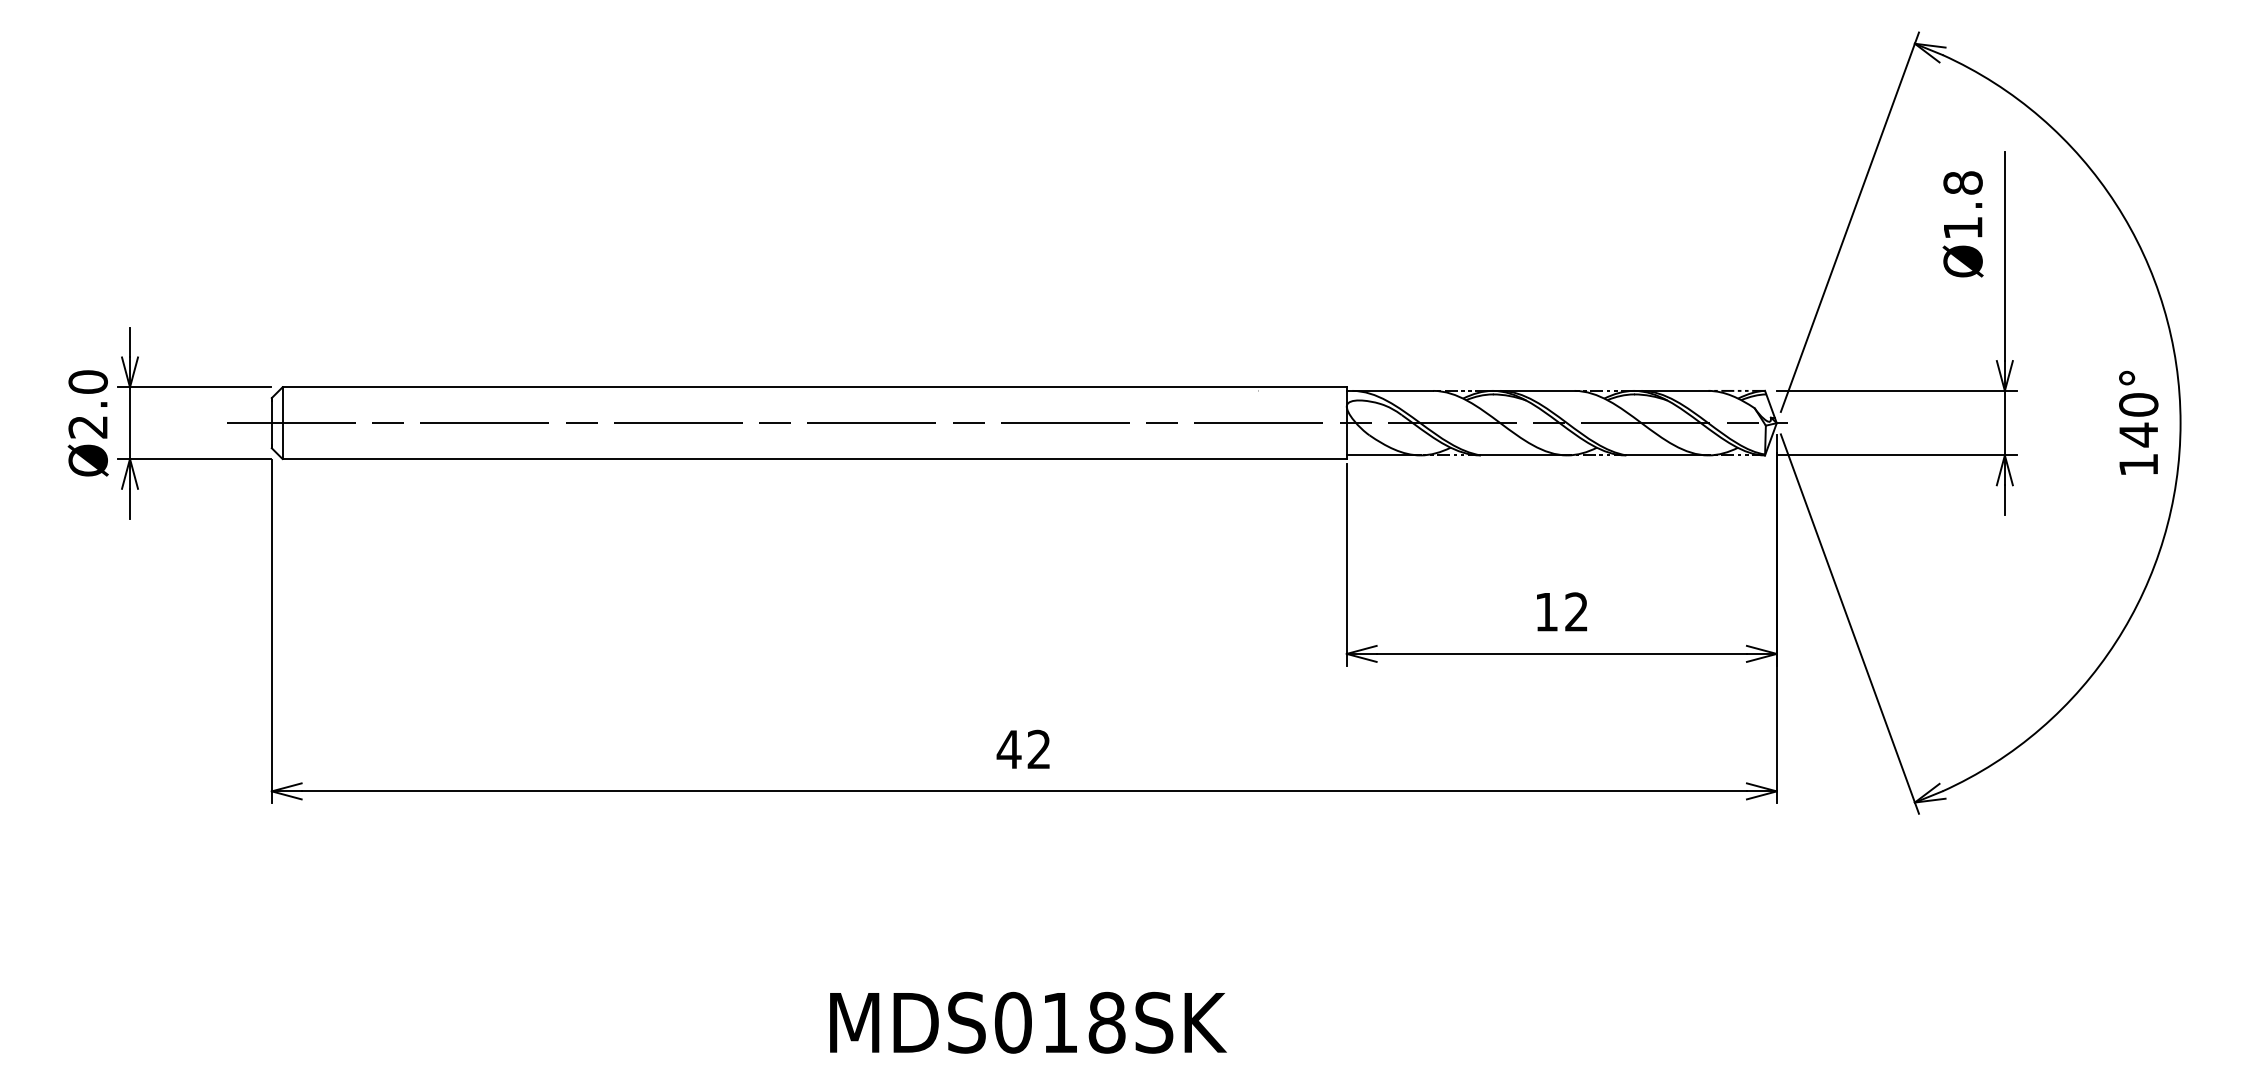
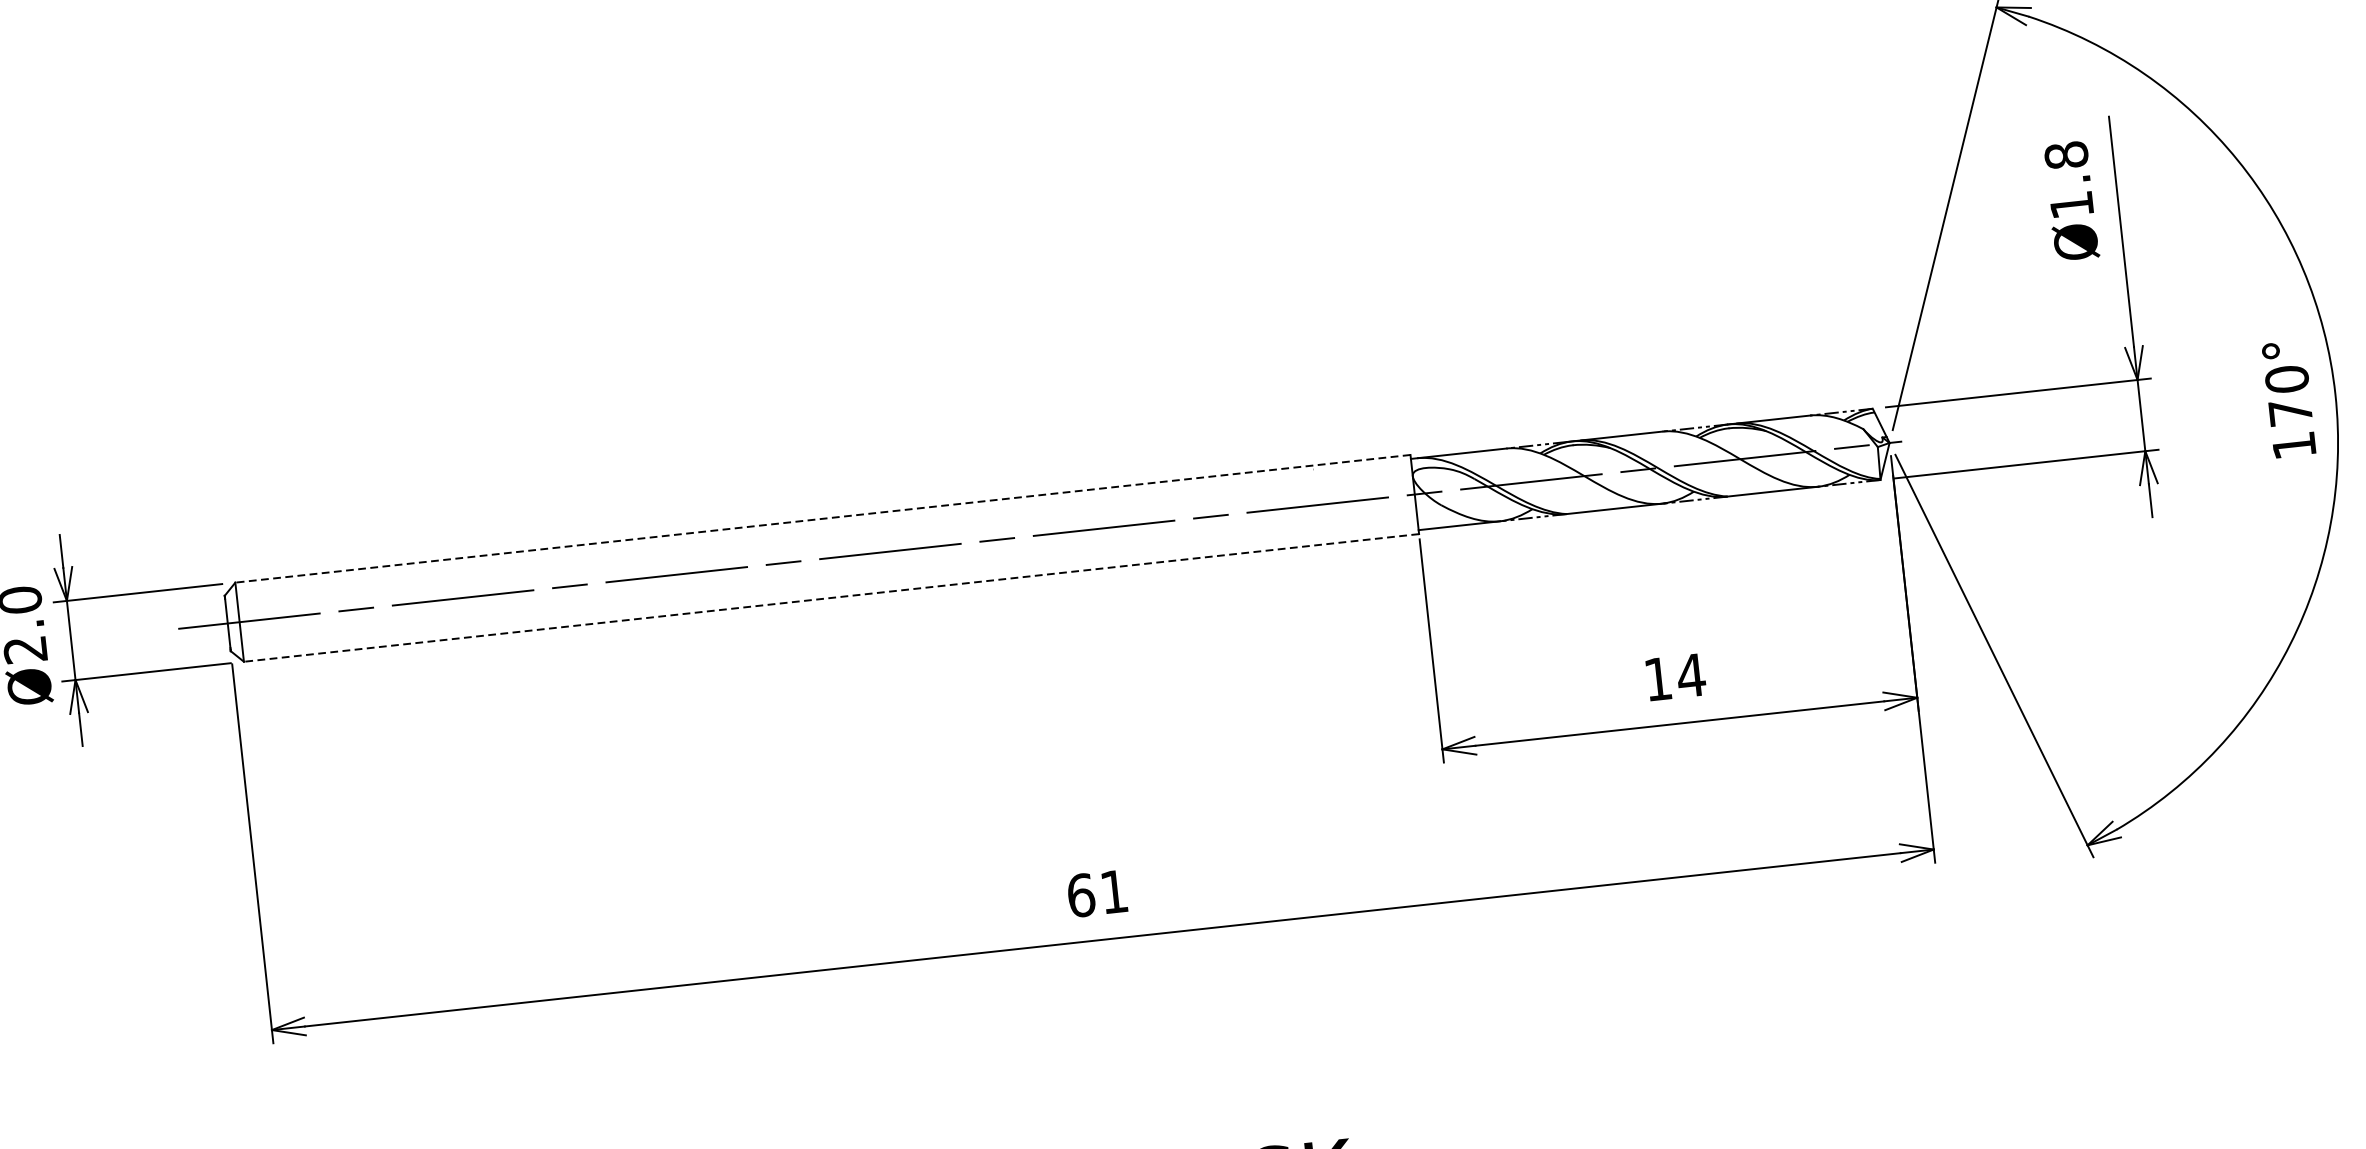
line: (814, 387) -> (822, 519), solid -> dashed
text: (2138, 434) -> (2290, 412), 140° -> 170°
line: (814, 458) -> (831, 597), solid -> dashed
text: (1576, 611) -> (1691, 674), 12 -> 14
text: (1022, 749) -> (1095, 893), 42 -> 61

